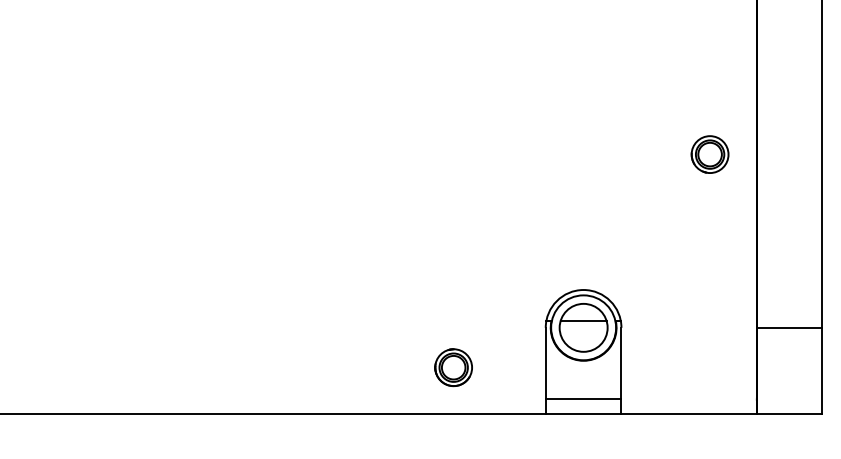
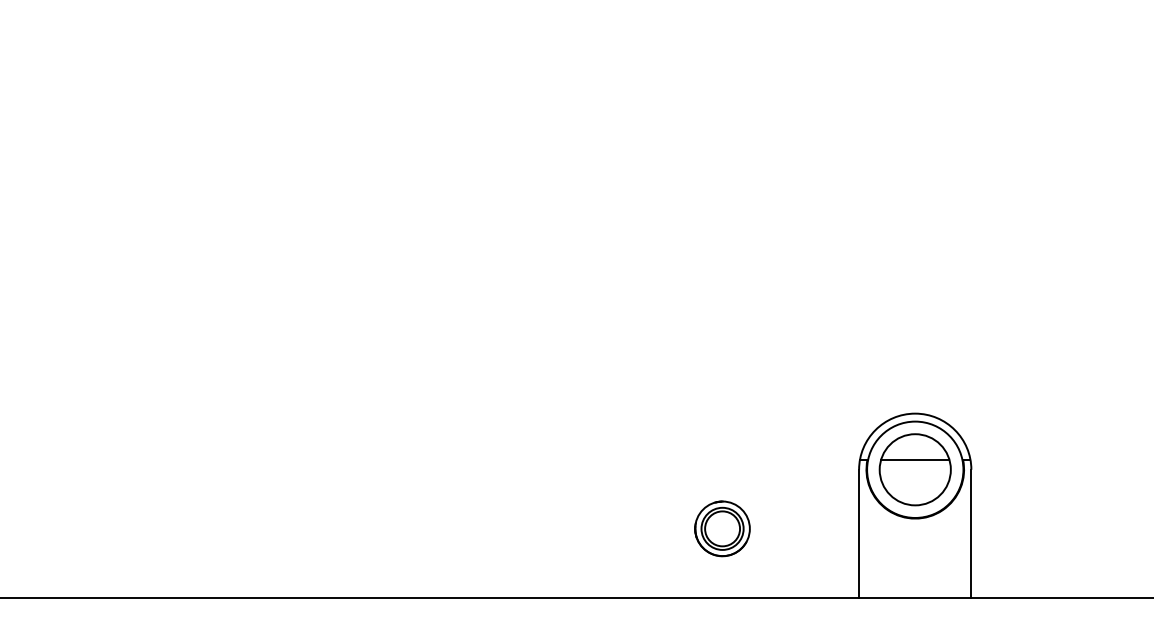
part: (709, 154) -> (1101, 212), removed
line: (583, 398) -> (915, 574), removed

